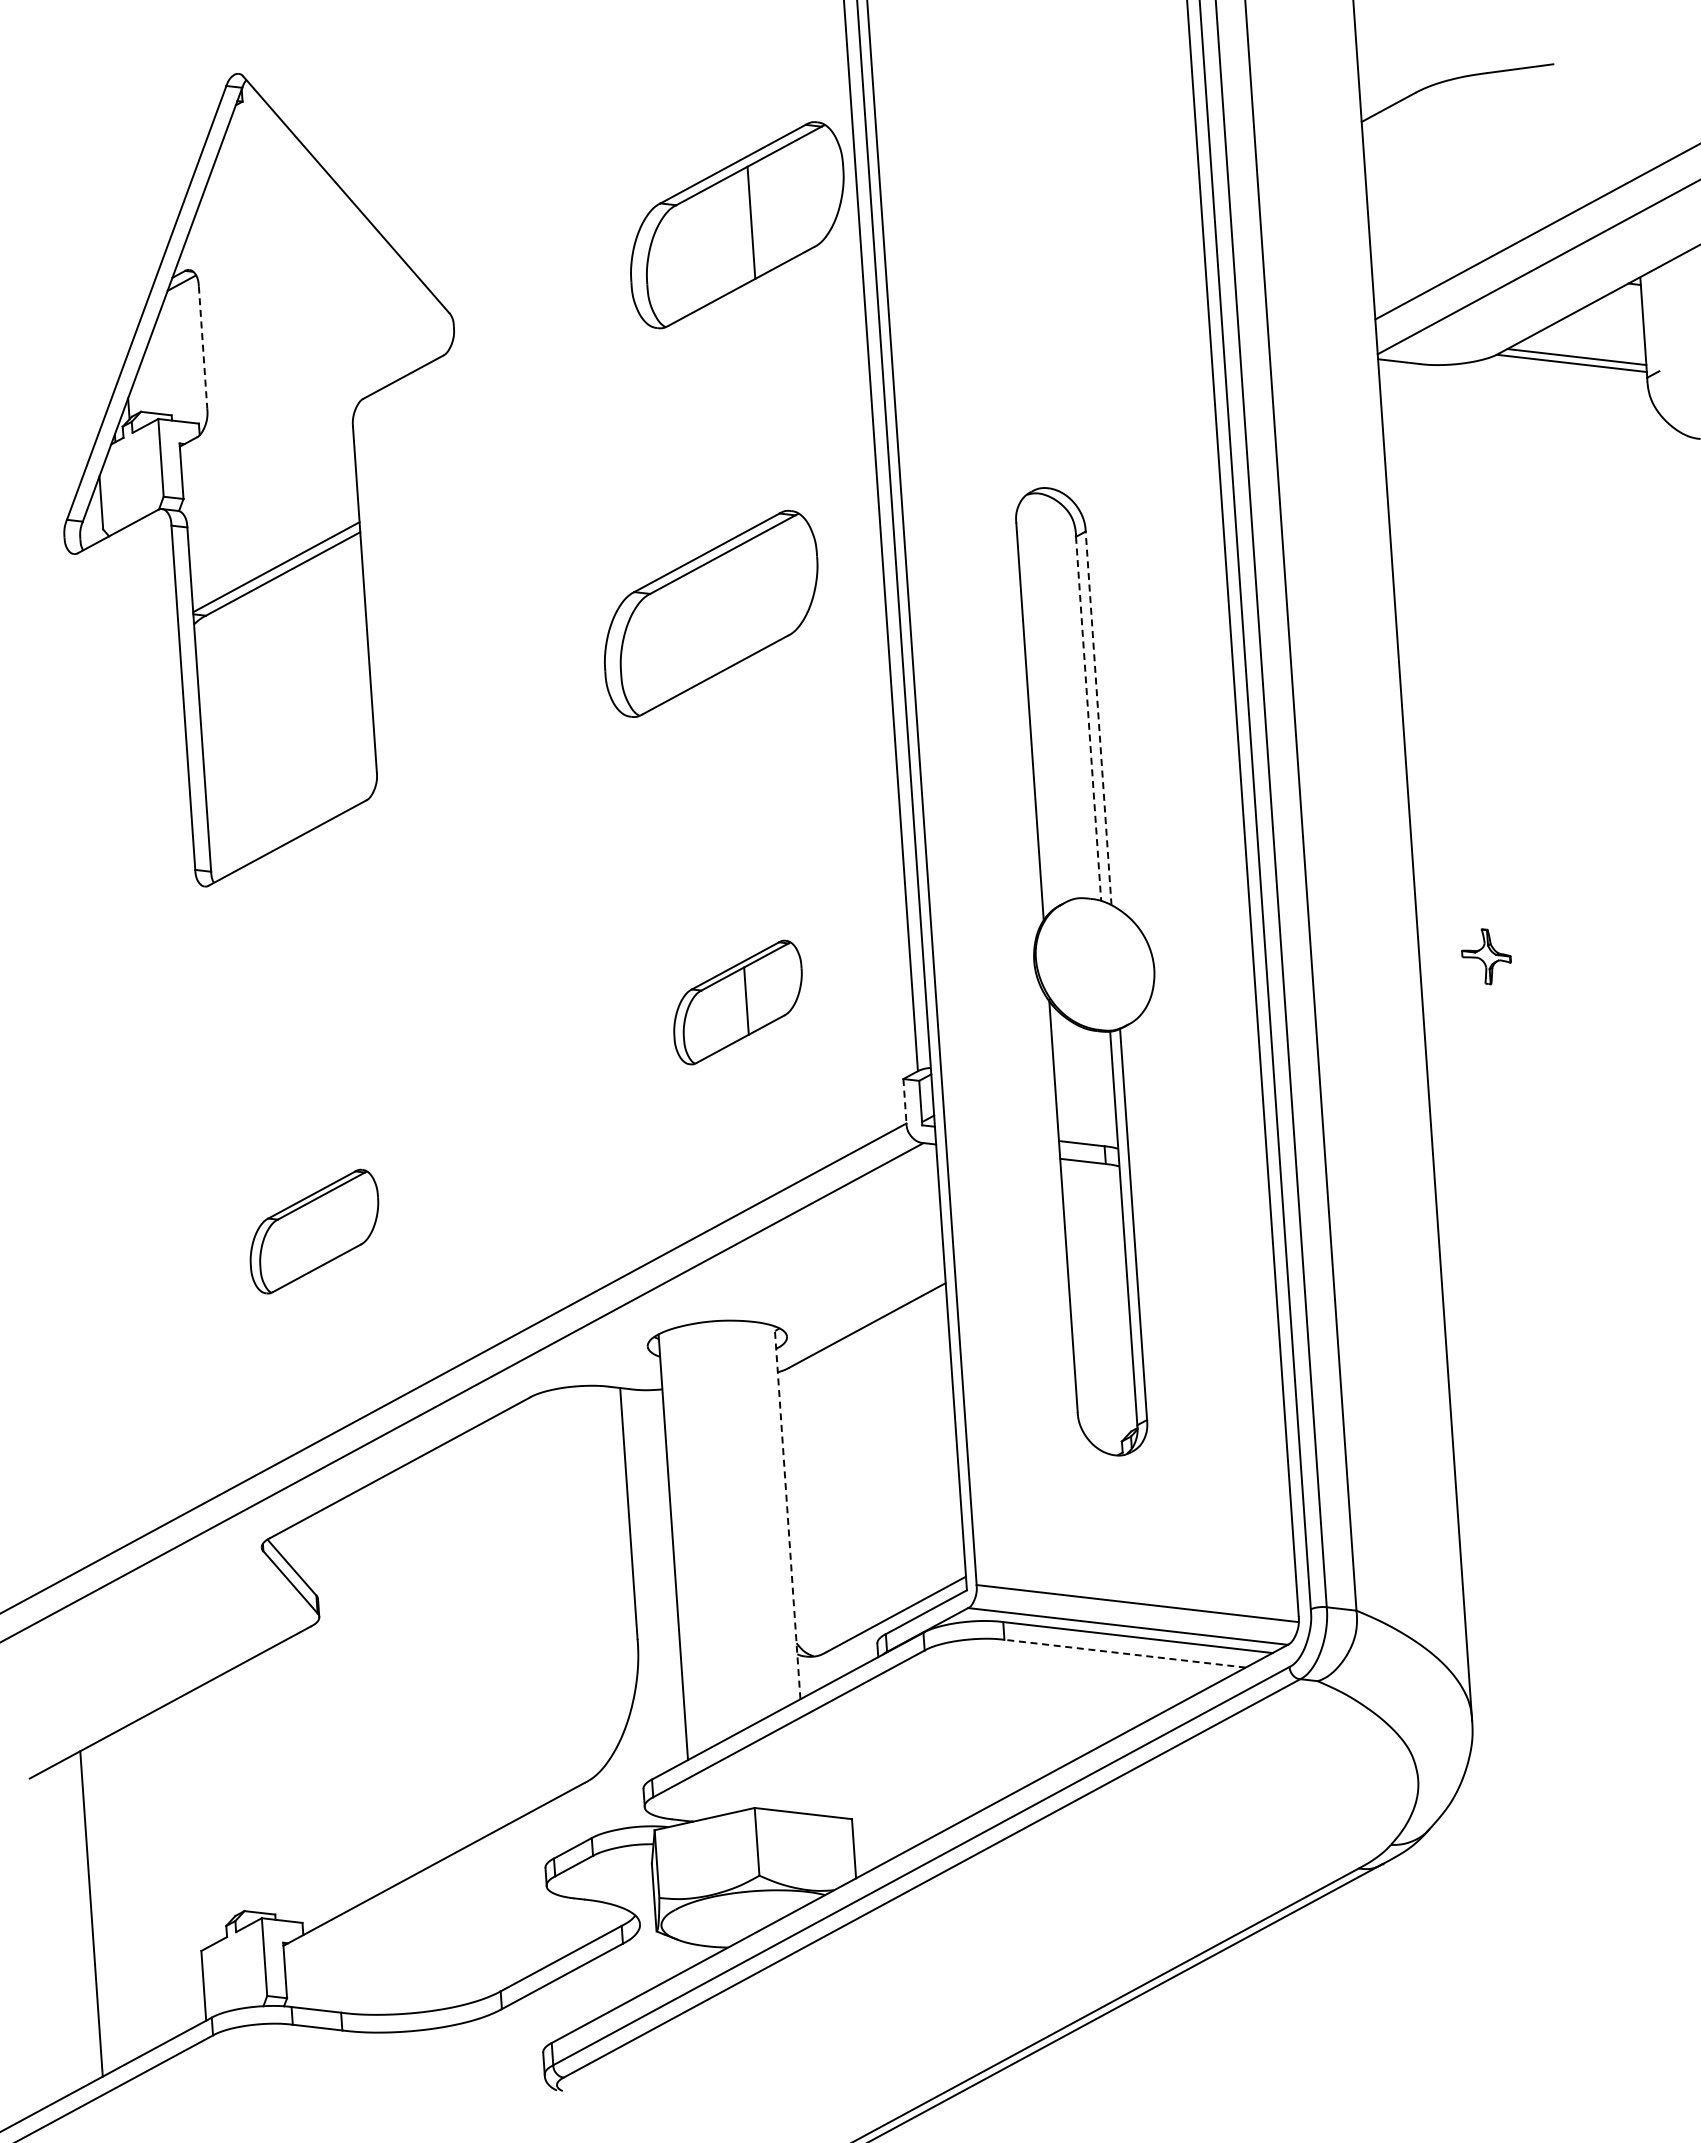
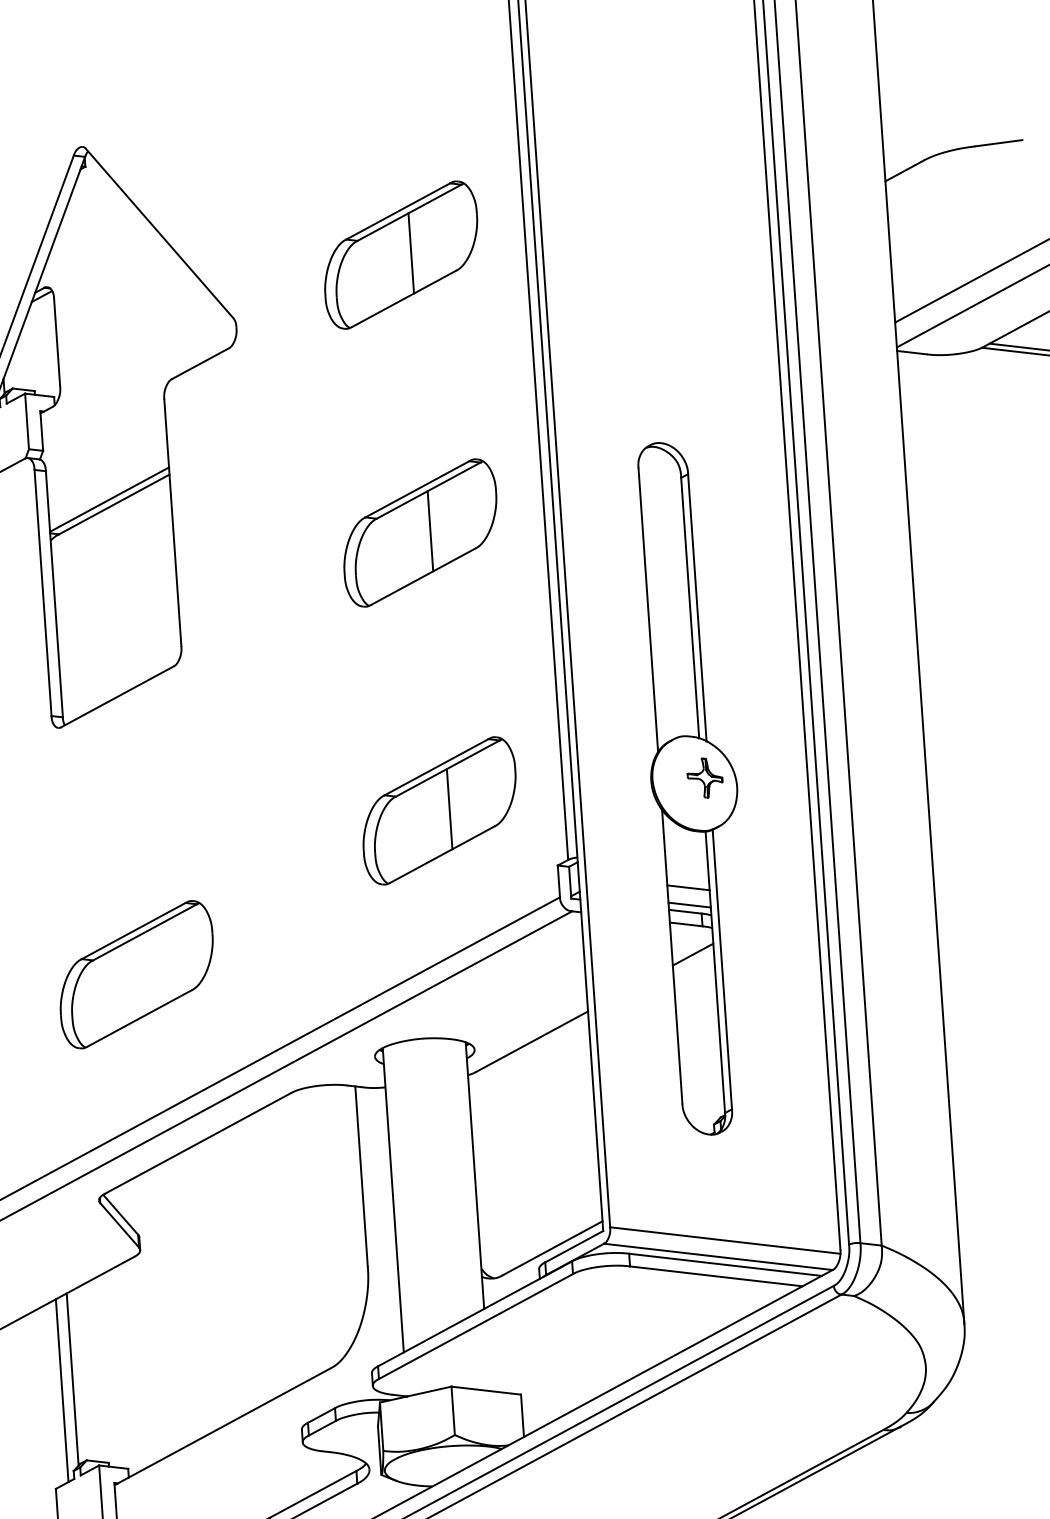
part: (737, 225) -> (401, 255), moved
line: (203, 348) -> (57, 343), dashed -> solid
line: (725, 611) -> (430, 531), added
line: (1088, 718) -> (690, 607), dashed -> solid
line: (1098, 718) -> (697, 607), dashed -> solid
part: (1486, 956) -> (705, 777), moved
part: (737, 1002) -> (439, 810), size x1.67
line: (904, 1101) -> (558, 881), dashed -> solid
line: (1085, 1109) -> (687, 887), added
line: (1087, 1133) -> (689, 904), added
line: (1092, 1203) -> (692, 954), added
part: (314, 1231) -> (136, 974), size x1.67
line: (787, 1512) -> (474, 1175), dashed -> solid
line: (1124, 1653) -> (715, 1276), dashed -> solid
line: (224, 1797) -> (72, 1379), added
line: (209, 1813) -> (61, 1390), added

